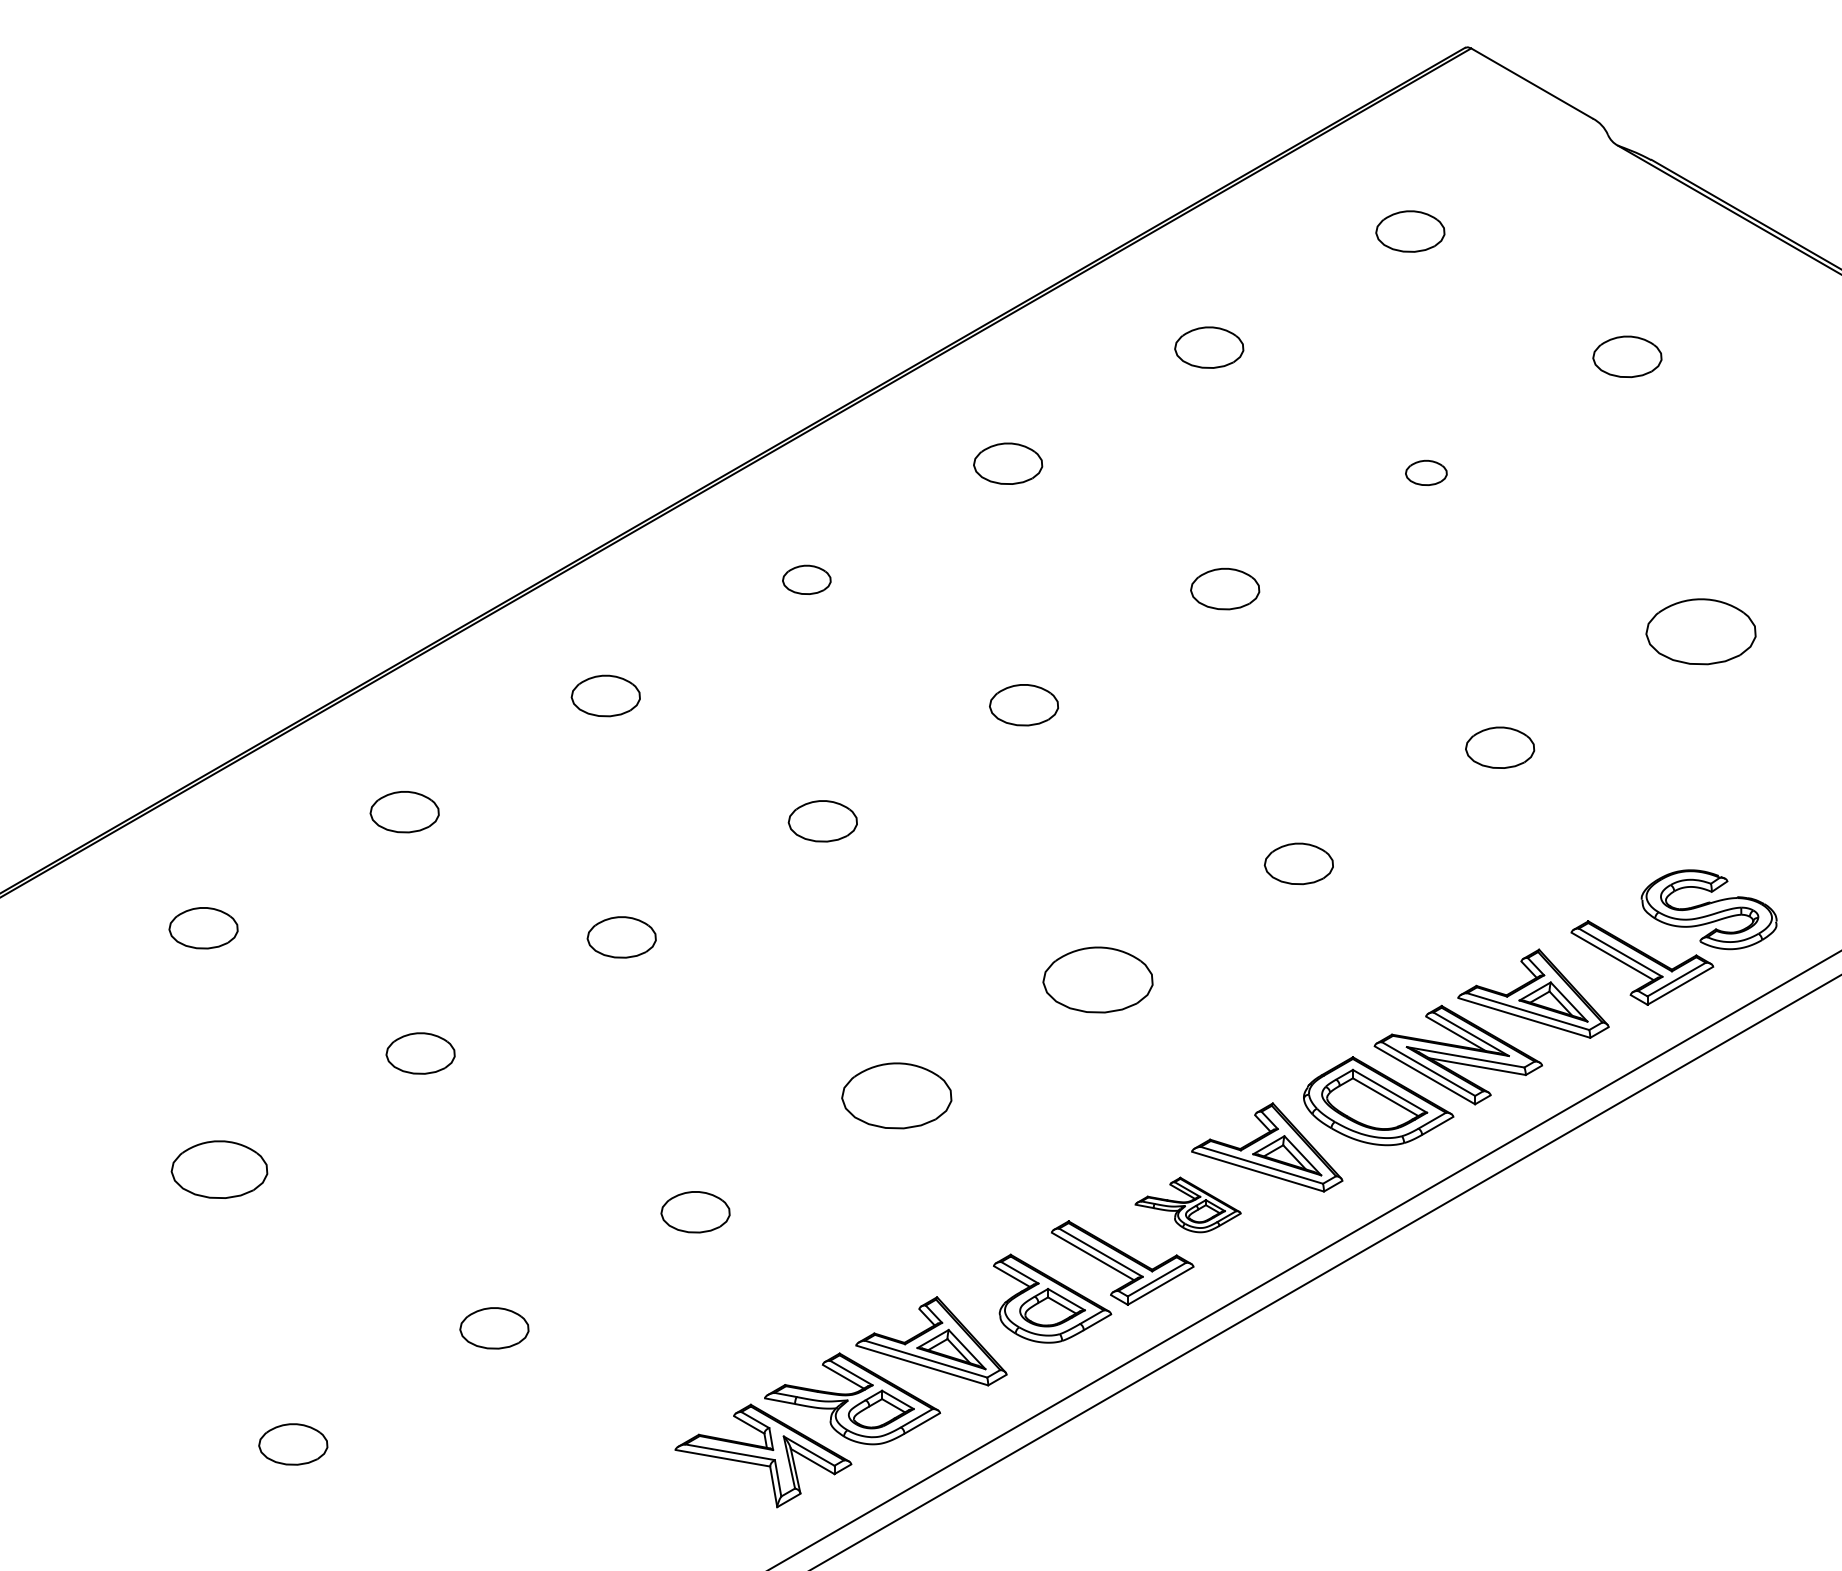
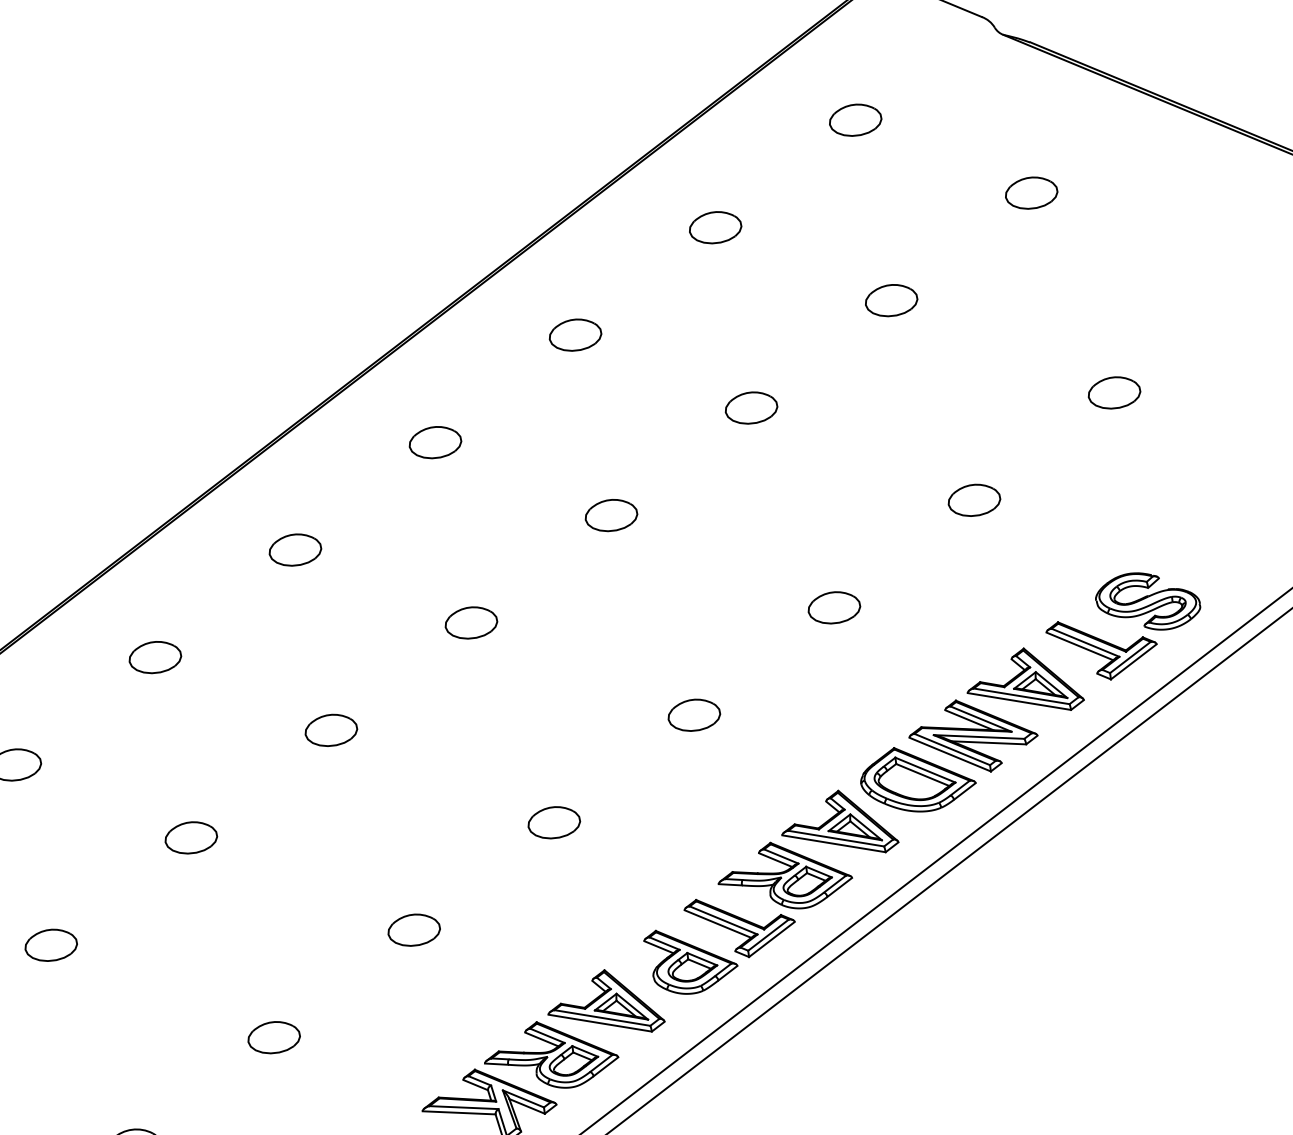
part: (1426, 472) -> (891, 300), size x1.67
part: (806, 579) -> (434, 442), size x1.43
part: (1701, 631) -> (1114, 392), size x0.62
part: (1097, 979) -> (693, 714), size x0.62
part: (896, 1096) -> (554, 823), size x0.62
part: (219, 1169) -> (51, 945), size x0.71
part: (1187, 1204) -> (784, 875), size x1.67

